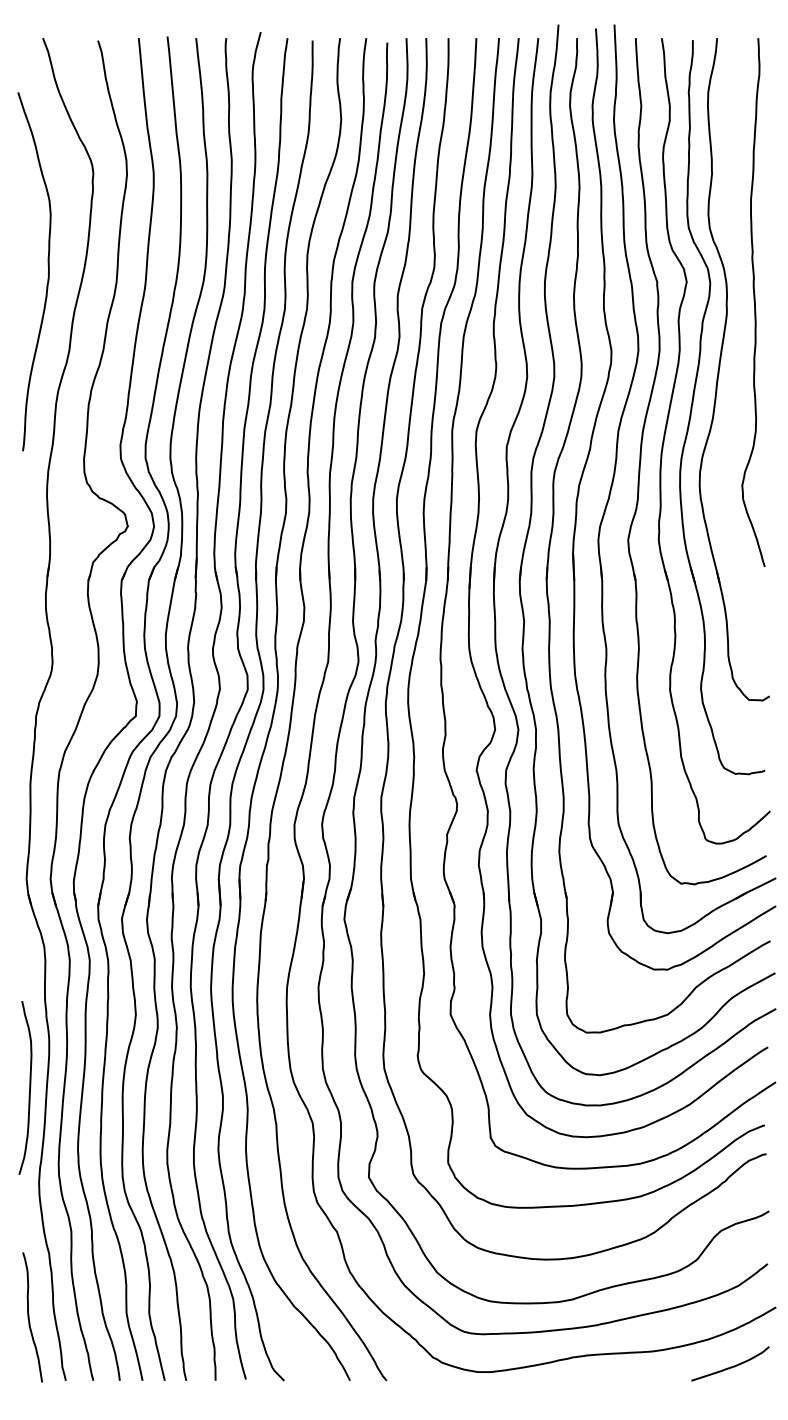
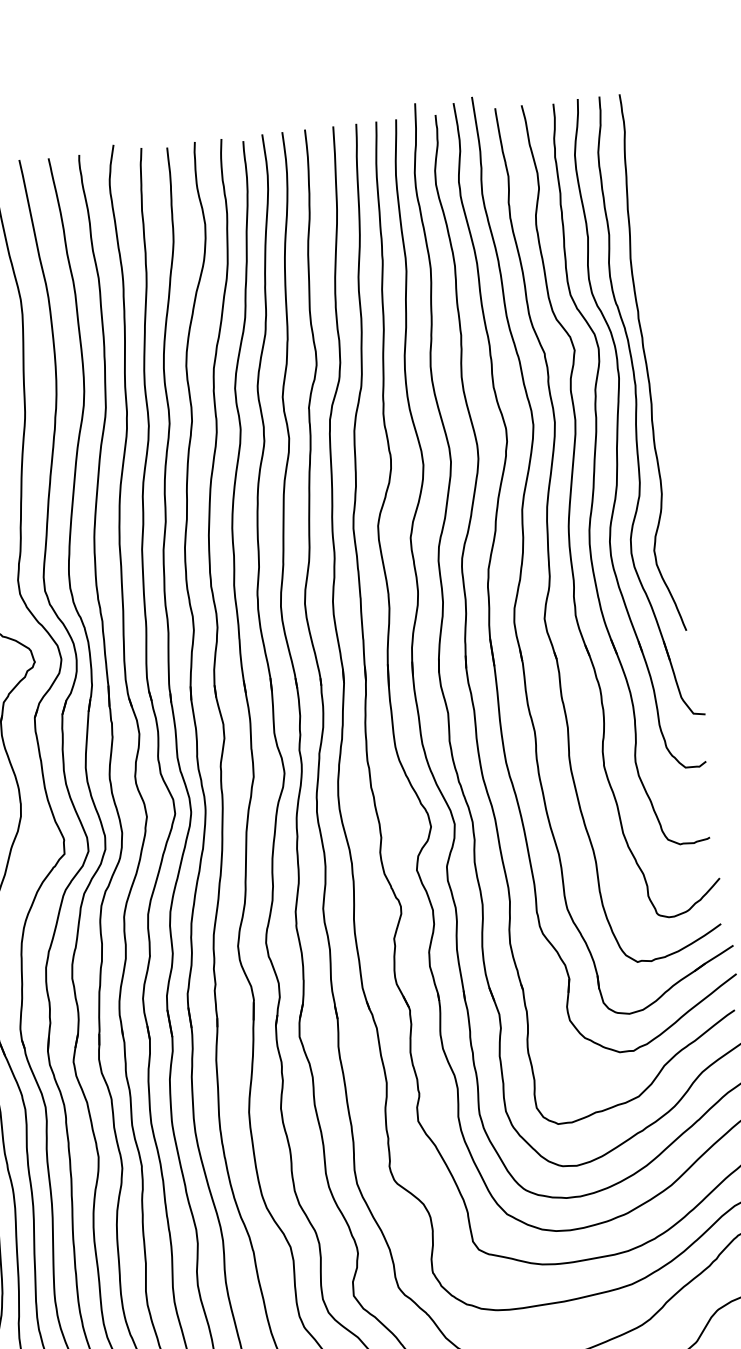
part: (746, 344) -> (642, 406), added

